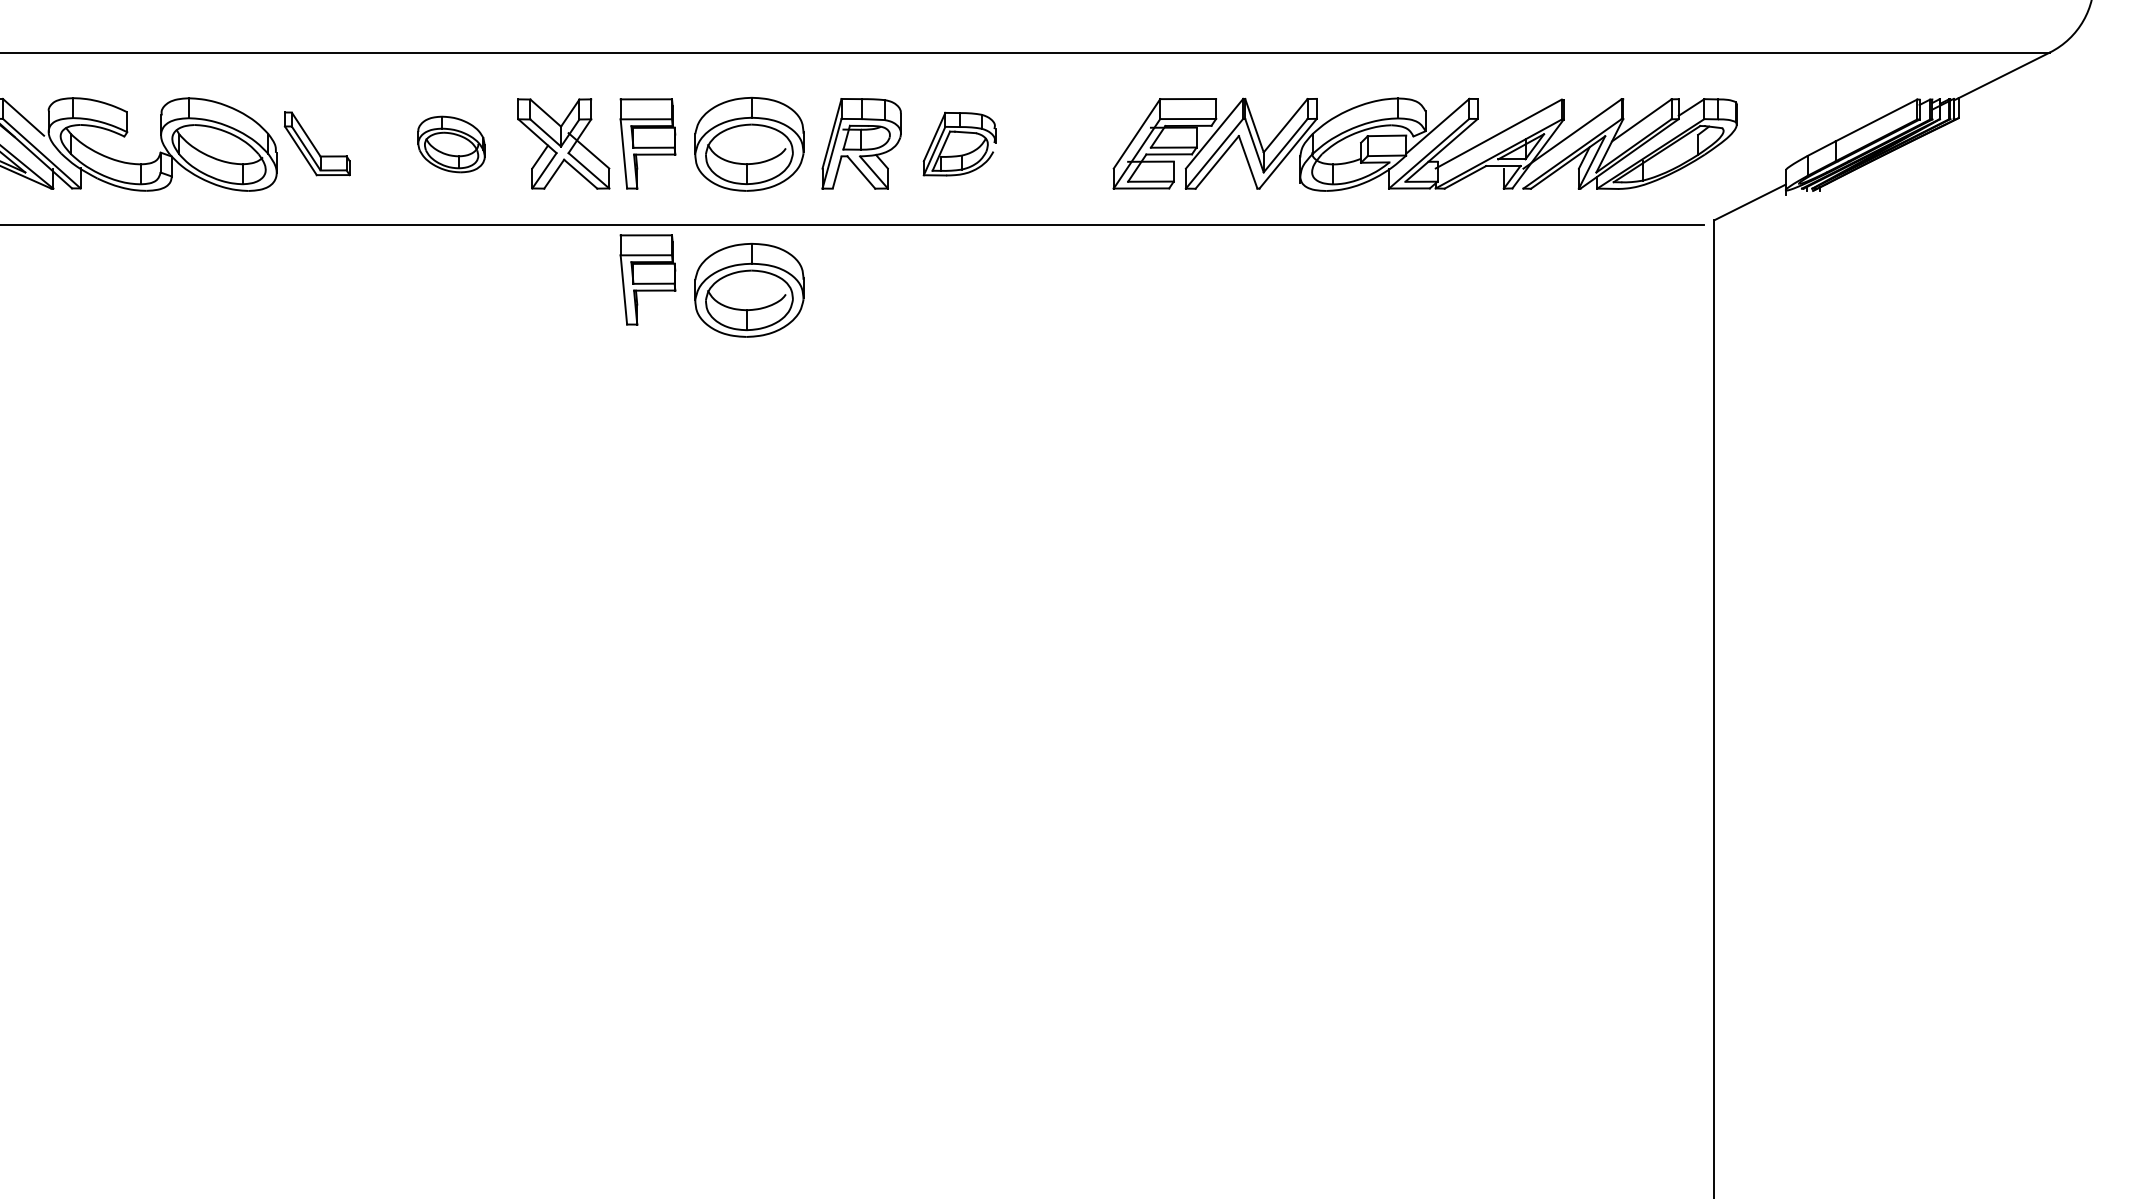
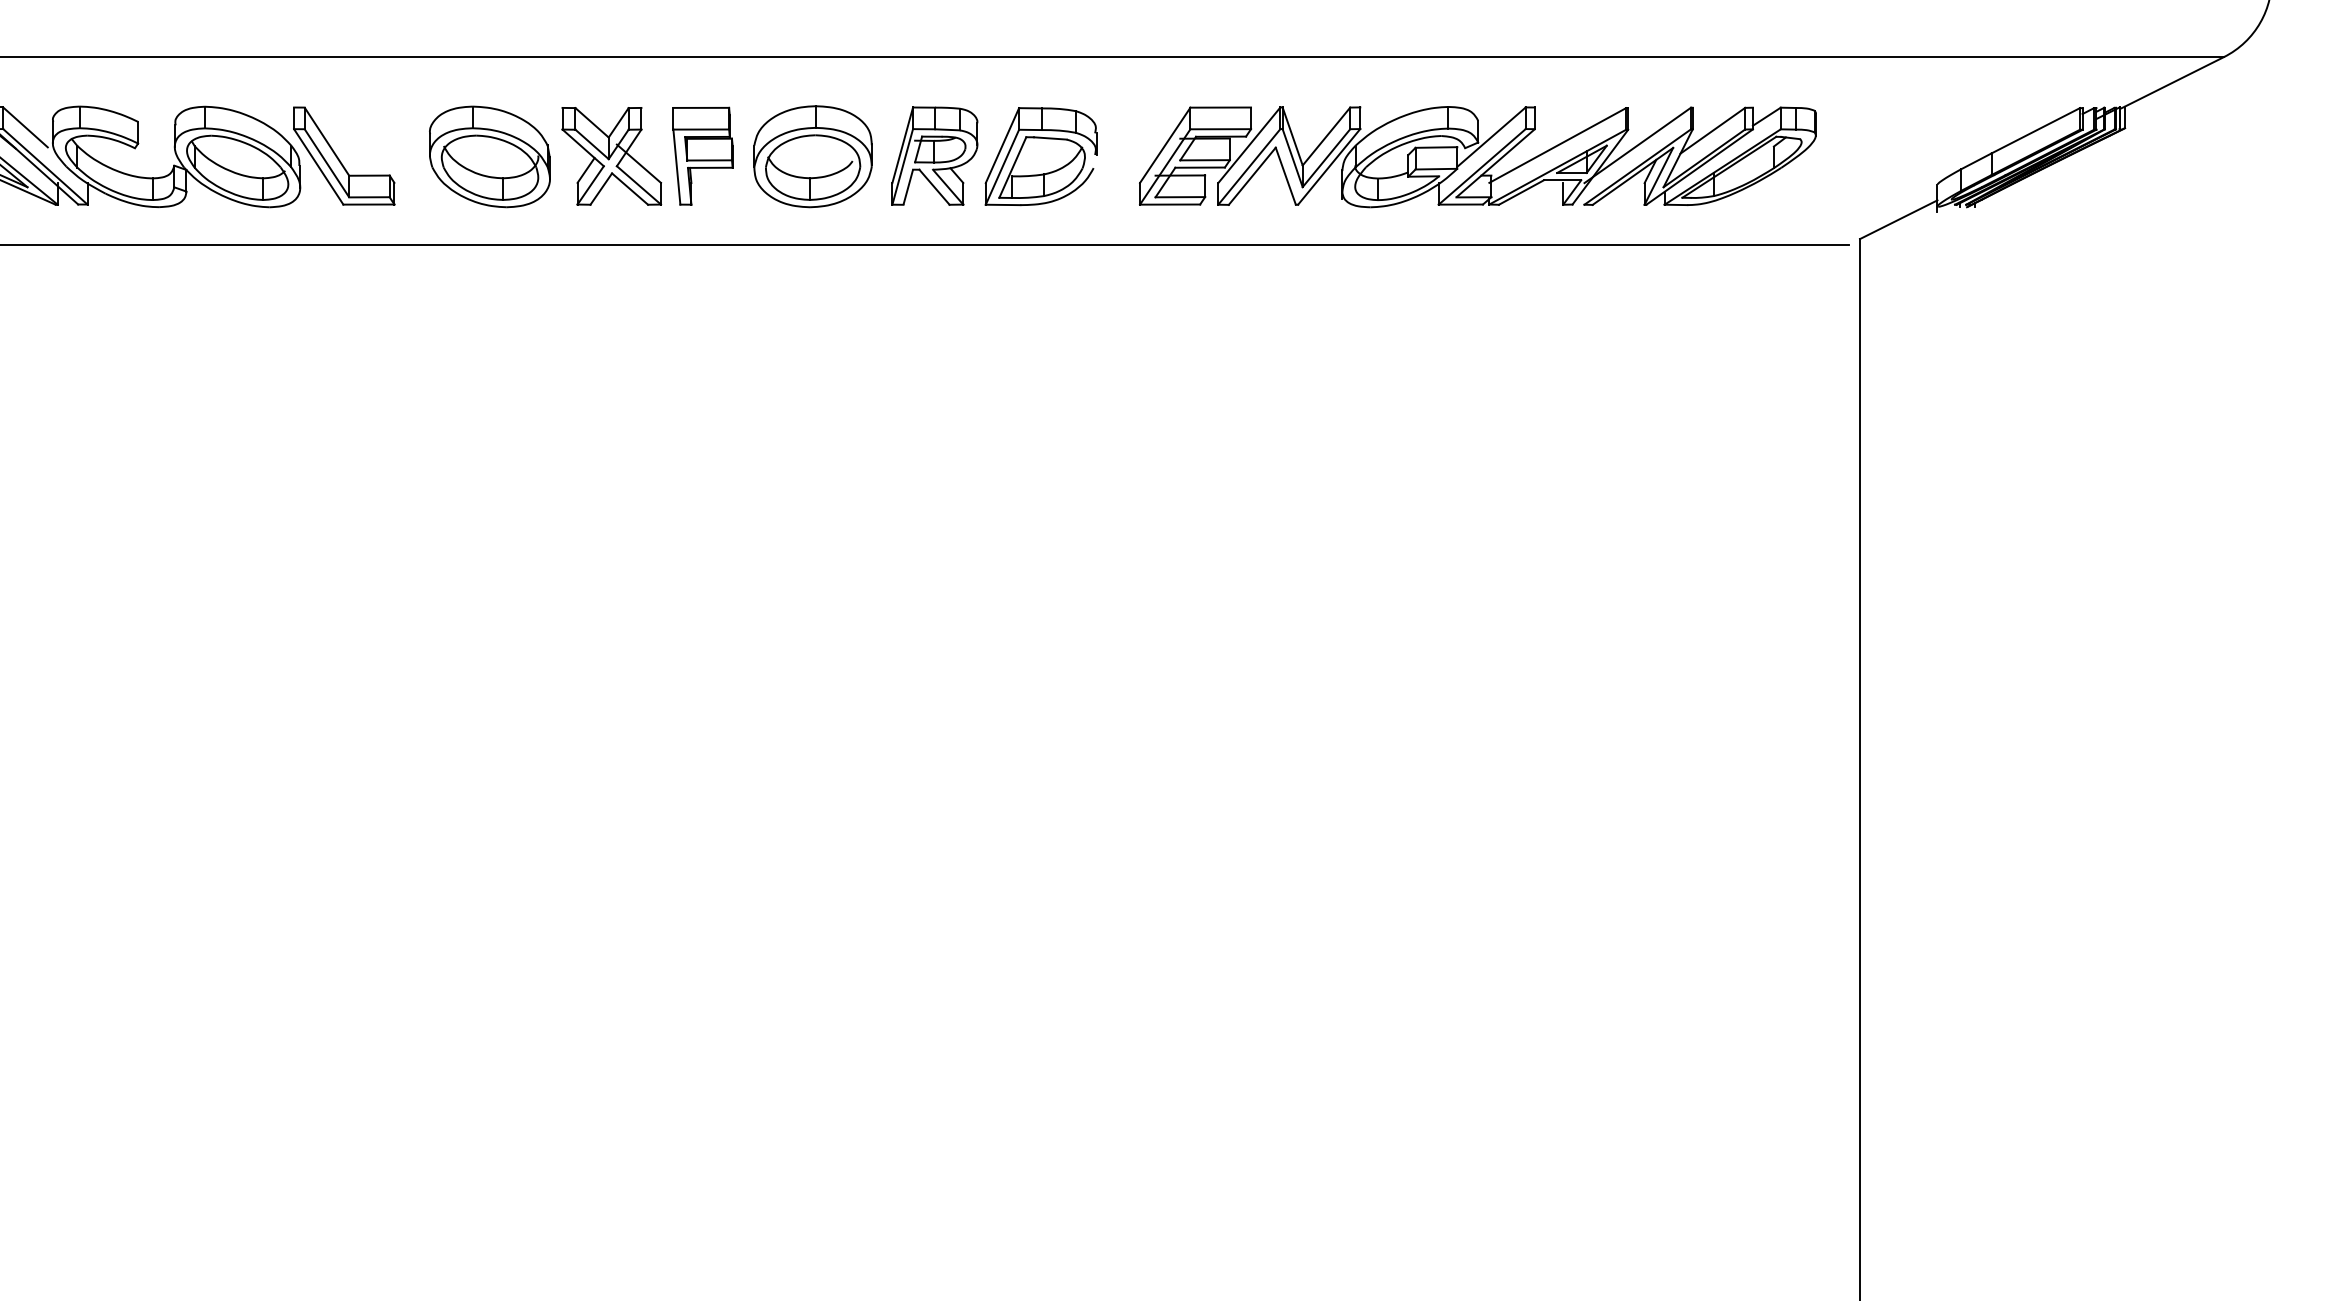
part: (317, 143) -> (344, 155), size x1.43
part: (959, 143) -> (1040, 155), size x1.43
part: (451, 144) -> (489, 156), size x1.67
part: (1424, 144) -> (1477, 156), moved
part: (647, 279) -> (702, 303), removed
part: (749, 289) -> (813, 314), removed

